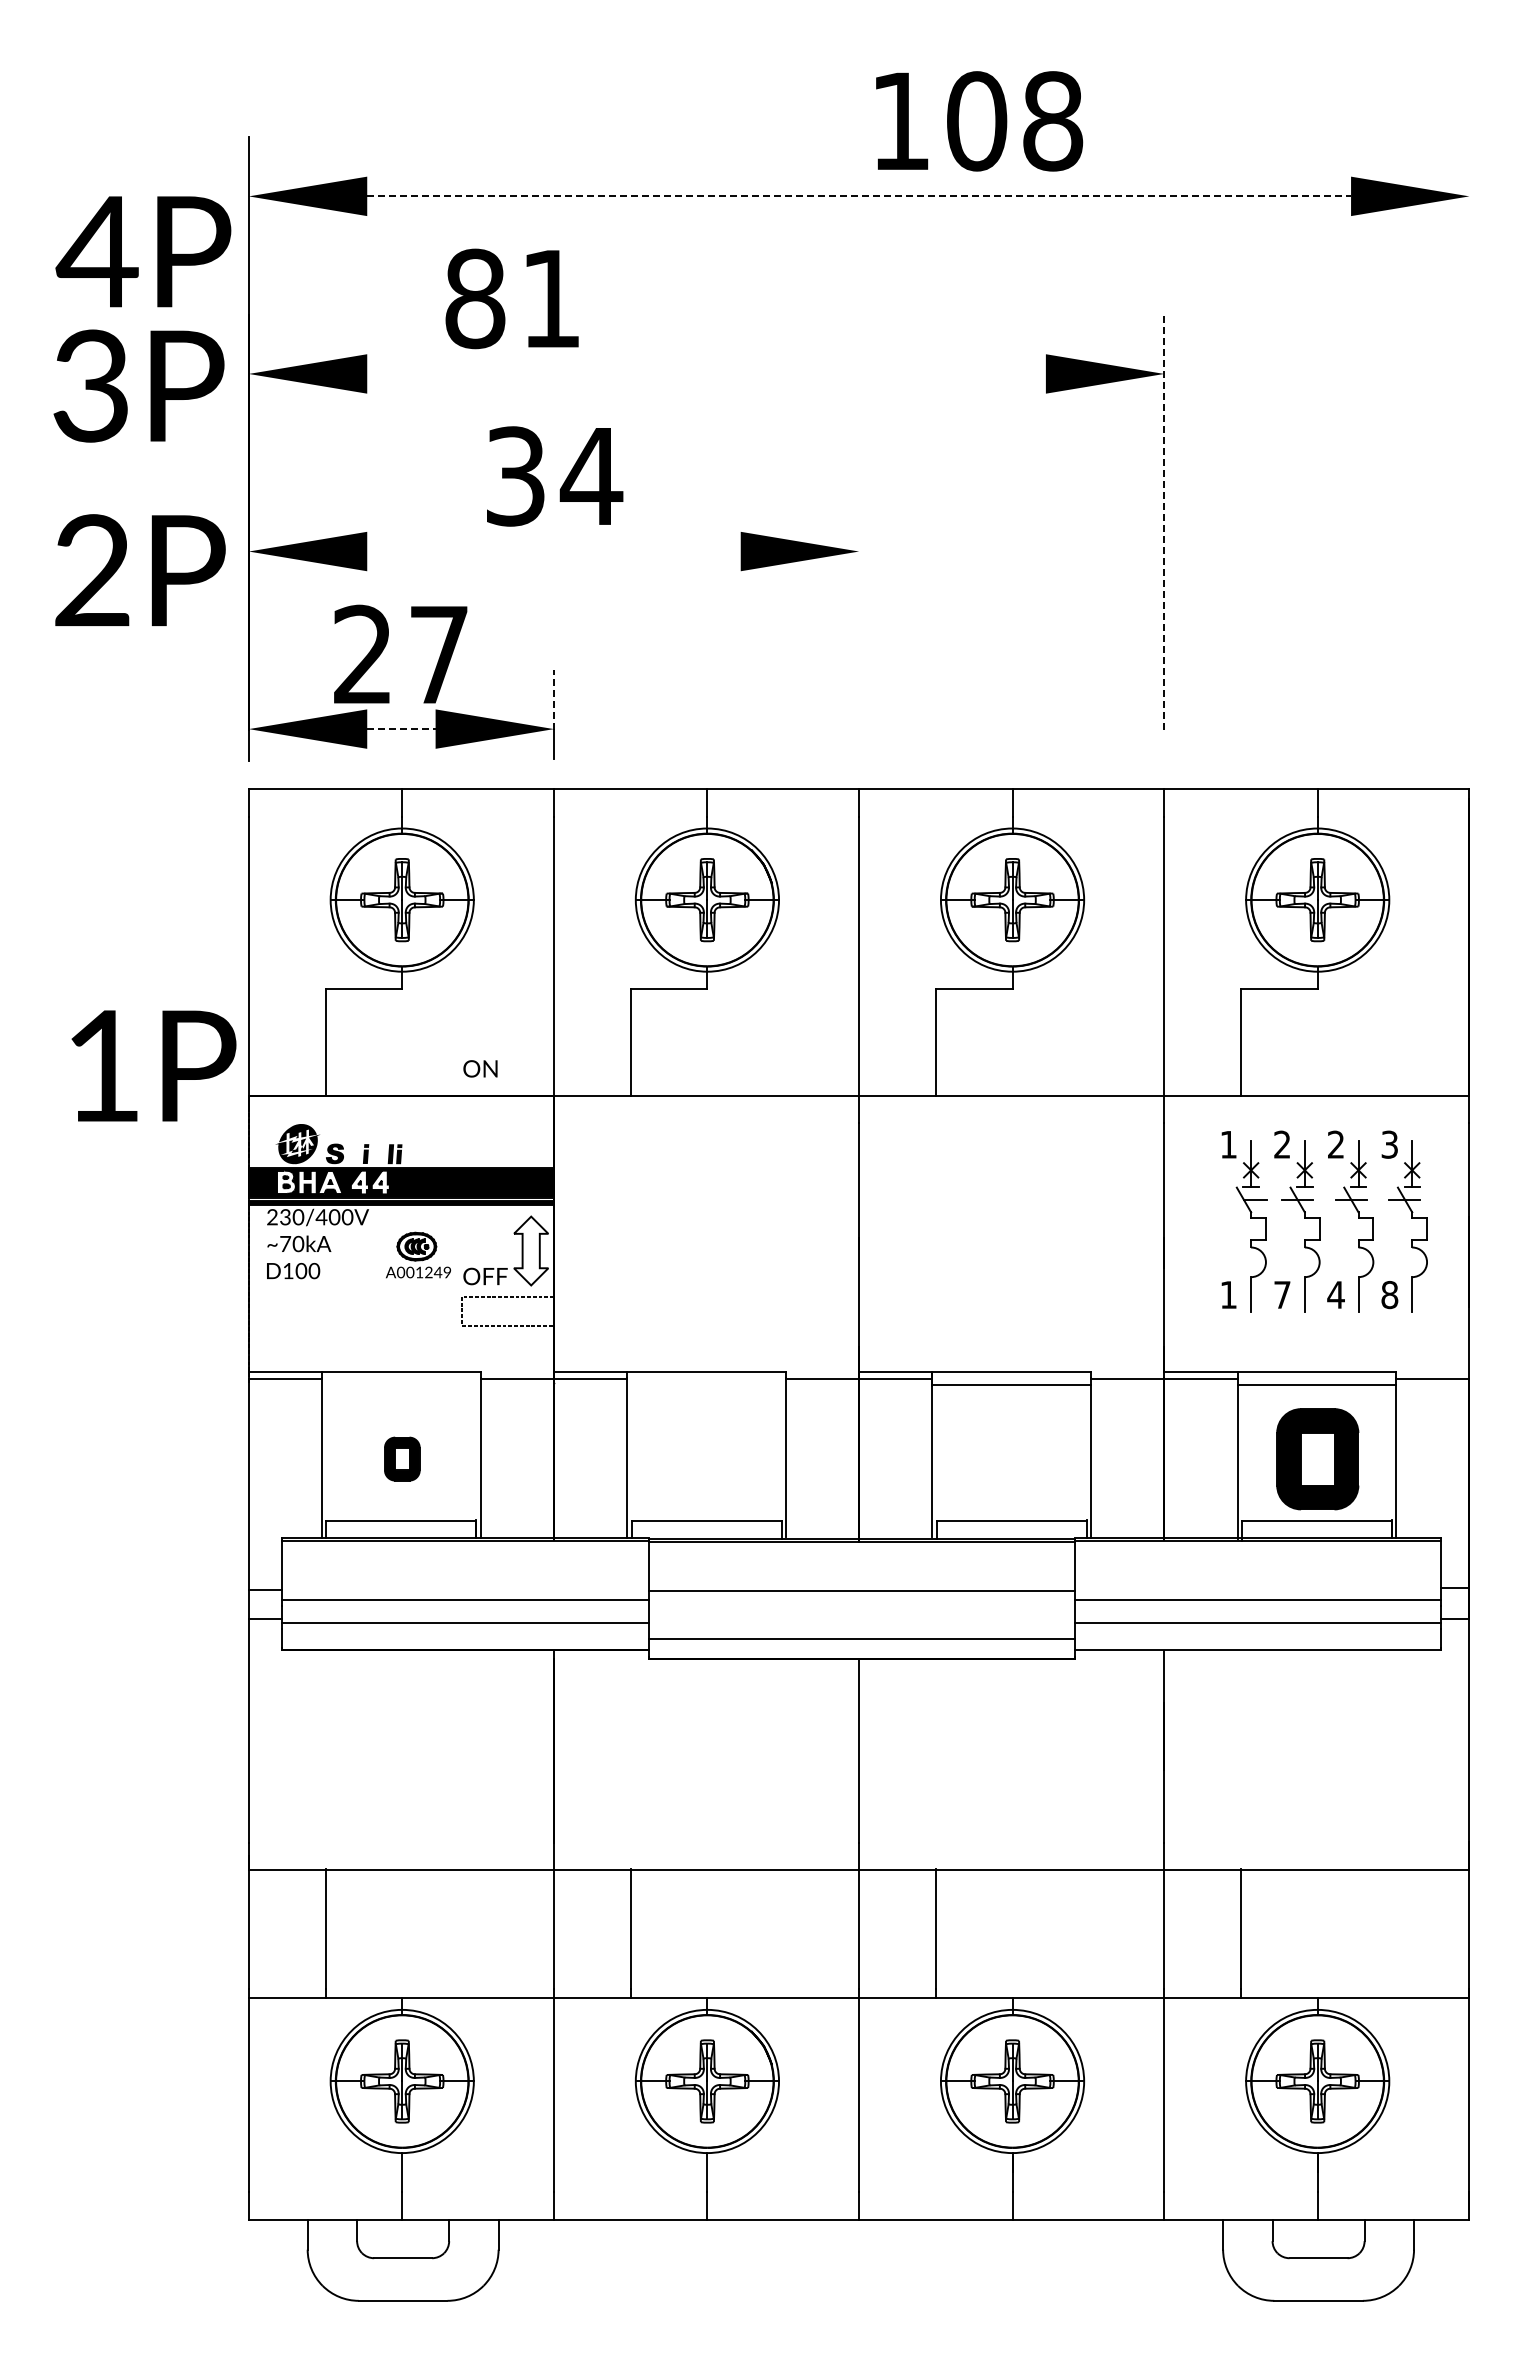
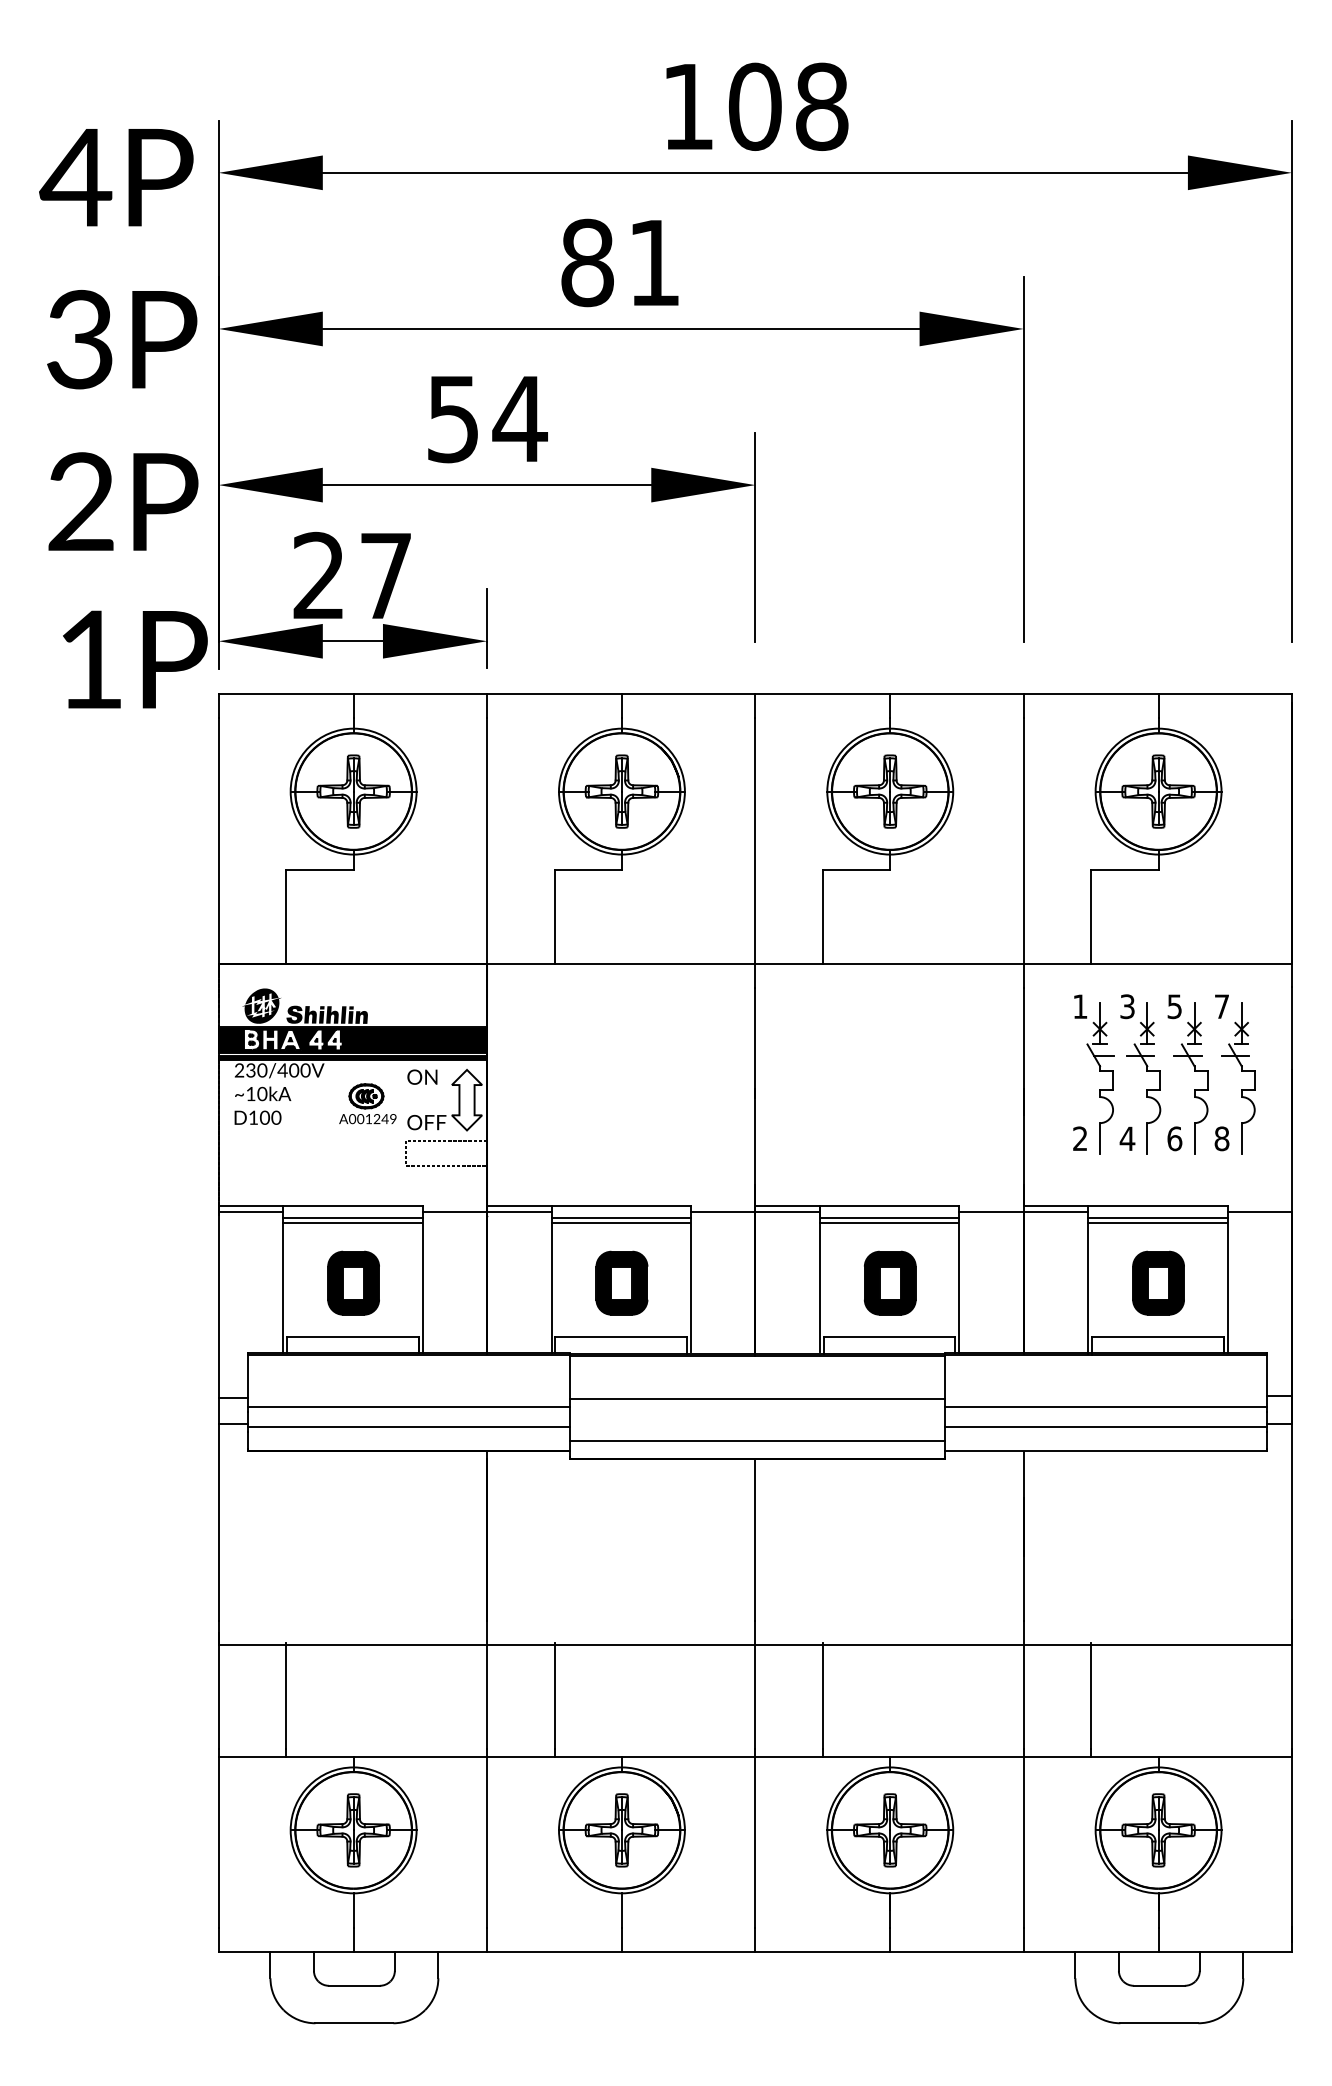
text: (979, 121) -> (757, 106), moved
line: (859, 196) -> (755, 172), dashed -> solid
text: (143, 251) -> (116, 177), moved
text: (511, 298) -> (619, 262), moved
line: (706, 373) -> (621, 328), added
line: (1469, 433) -> (1292, 381), added
text: (515, 476) -> (453, 419), 34 -> 54
line: (1164, 522) -> (1023, 459), dashed -> solid
line: (553, 551) -> (486, 485), added
line: (859, 611) -> (755, 537), added
line: (553, 699) -> (486, 615), dashed -> solid
line: (401, 729) -> (352, 641), dashed -> solid
text: (153, 1065) -> (134, 659), moved
text: (480, 1068) -> (422, 1076), moved
text: (1282, 1144) -> (1127, 1006), 2 -> 3
text: (1335, 1144) -> (1174, 1006), 2 -> 5
text: (1389, 1144) -> (1221, 1006), 3 -> 7
fill: (353, 1153) -> (310, 1014), added
fill: (377, 1154) -> (331, 1015), added
fill: (411, 1156) -> (361, 1017), added
text: (285, 1243) -> (250, 1093), ~70kA -> ~10kA
text: (1228, 1294) -> (1080, 1138), 1 -> 2
text: (1282, 1294) -> (1127, 1138), 7 -> 4
text: (1335, 1295) -> (1174, 1139), 4 -> 6
line: (401, 1385) -> (352, 1218), added
line: (706, 1385) -> (621, 1218), added
line: (400, 1391) -> (352, 1223), added
line: (705, 1391) -> (620, 1223), added
line: (1011, 1391) -> (889, 1223), added
line: (1316, 1391) -> (1157, 1223), added
part: (402, 1458) -> (353, 1282), size x1.67
part: (707, 1458) -> (622, 1282), added
part: (1012, 1458) -> (890, 1282), added
part: (1317, 1458) -> (1158, 1282), size x0.71

